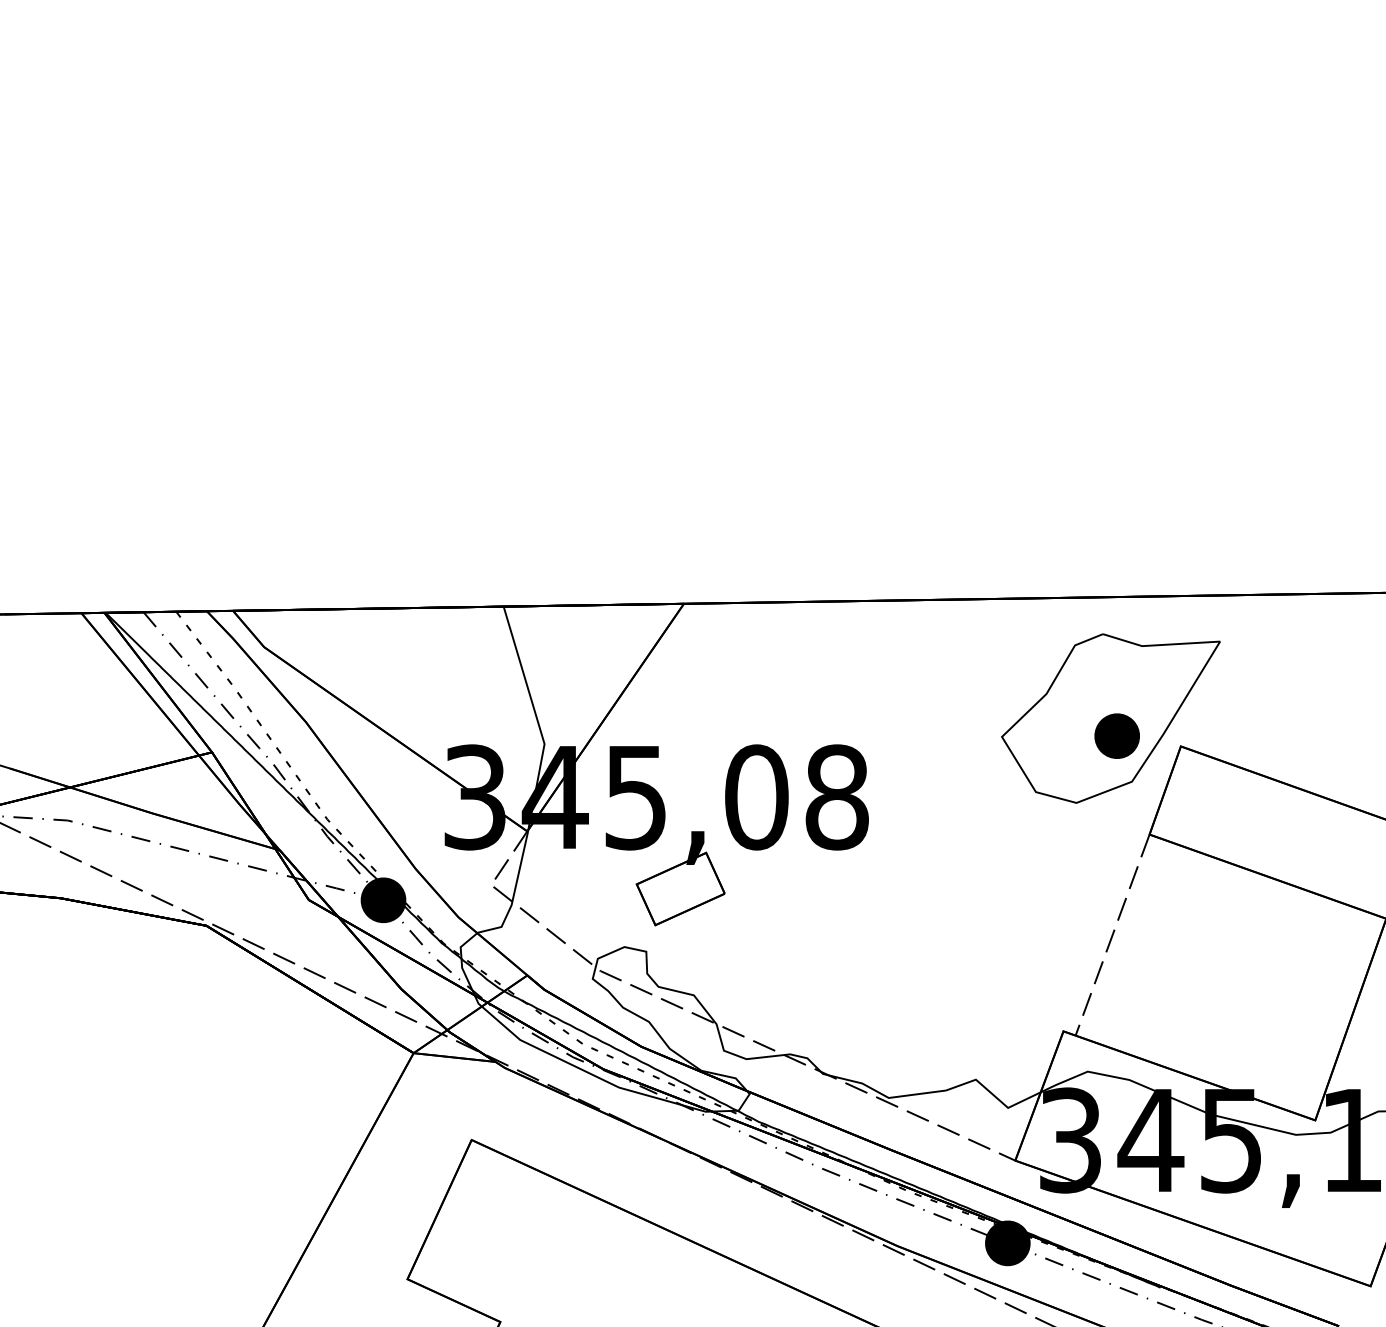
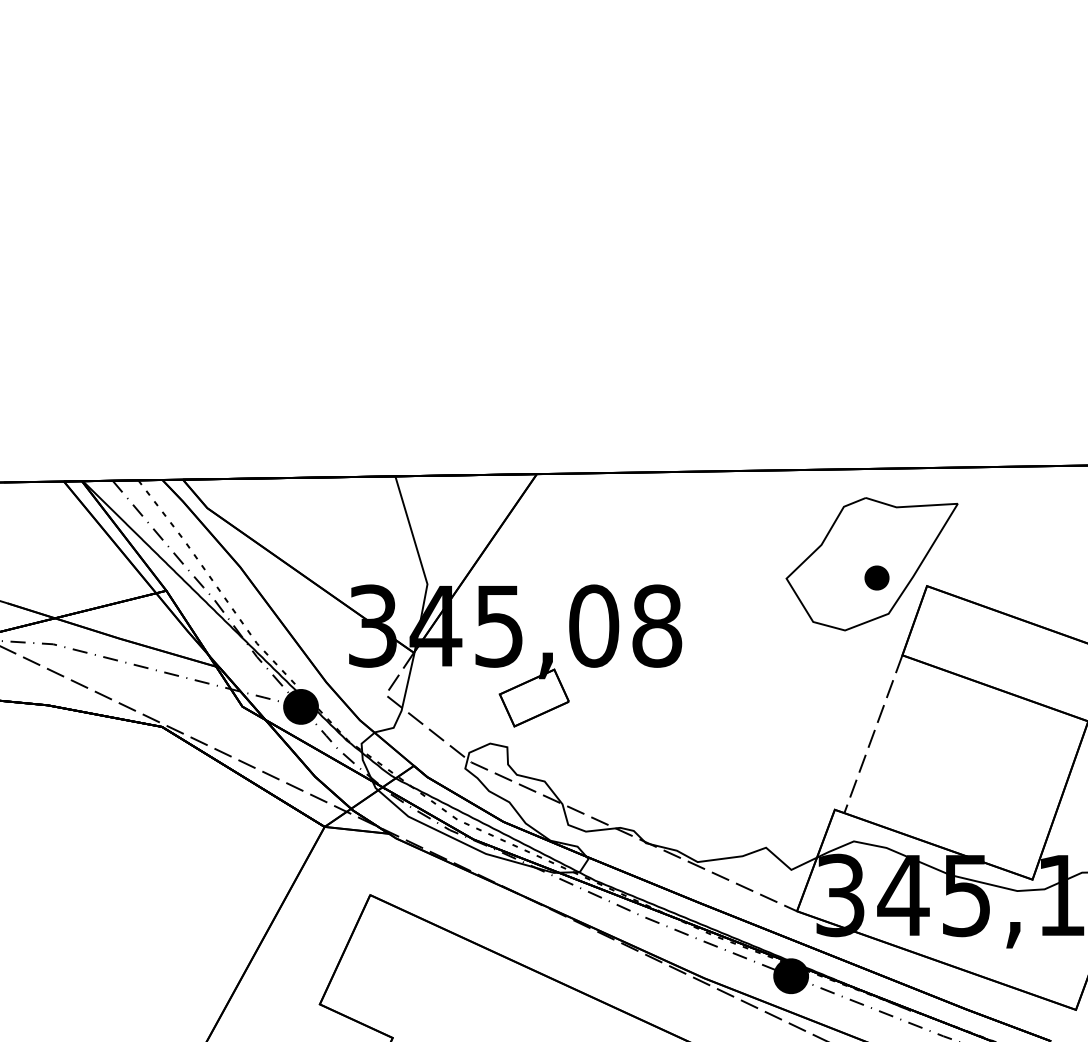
part: (1116, 735) -> (876, 577), size x0.7

